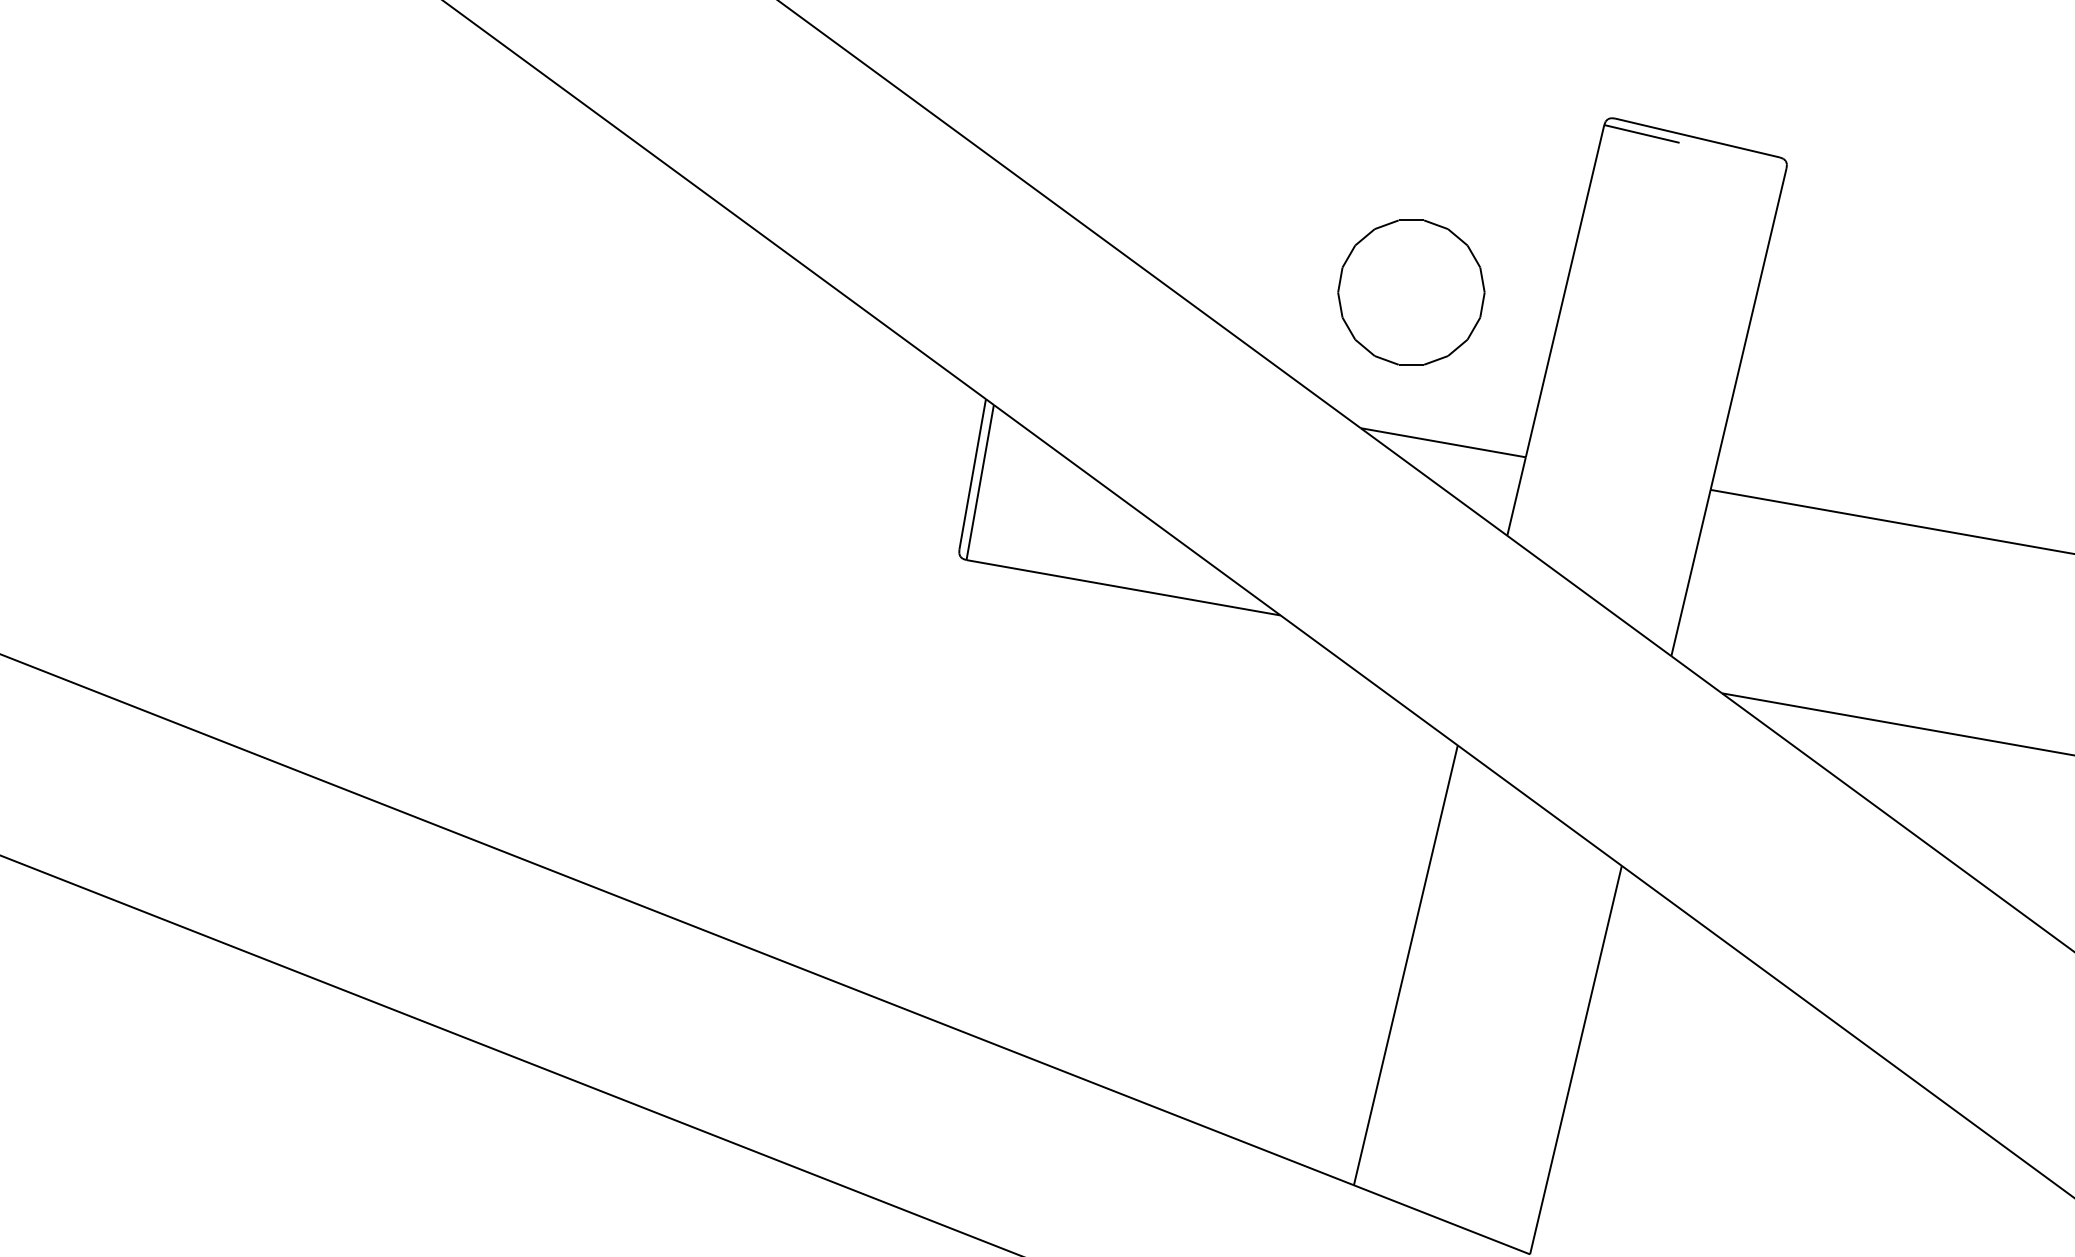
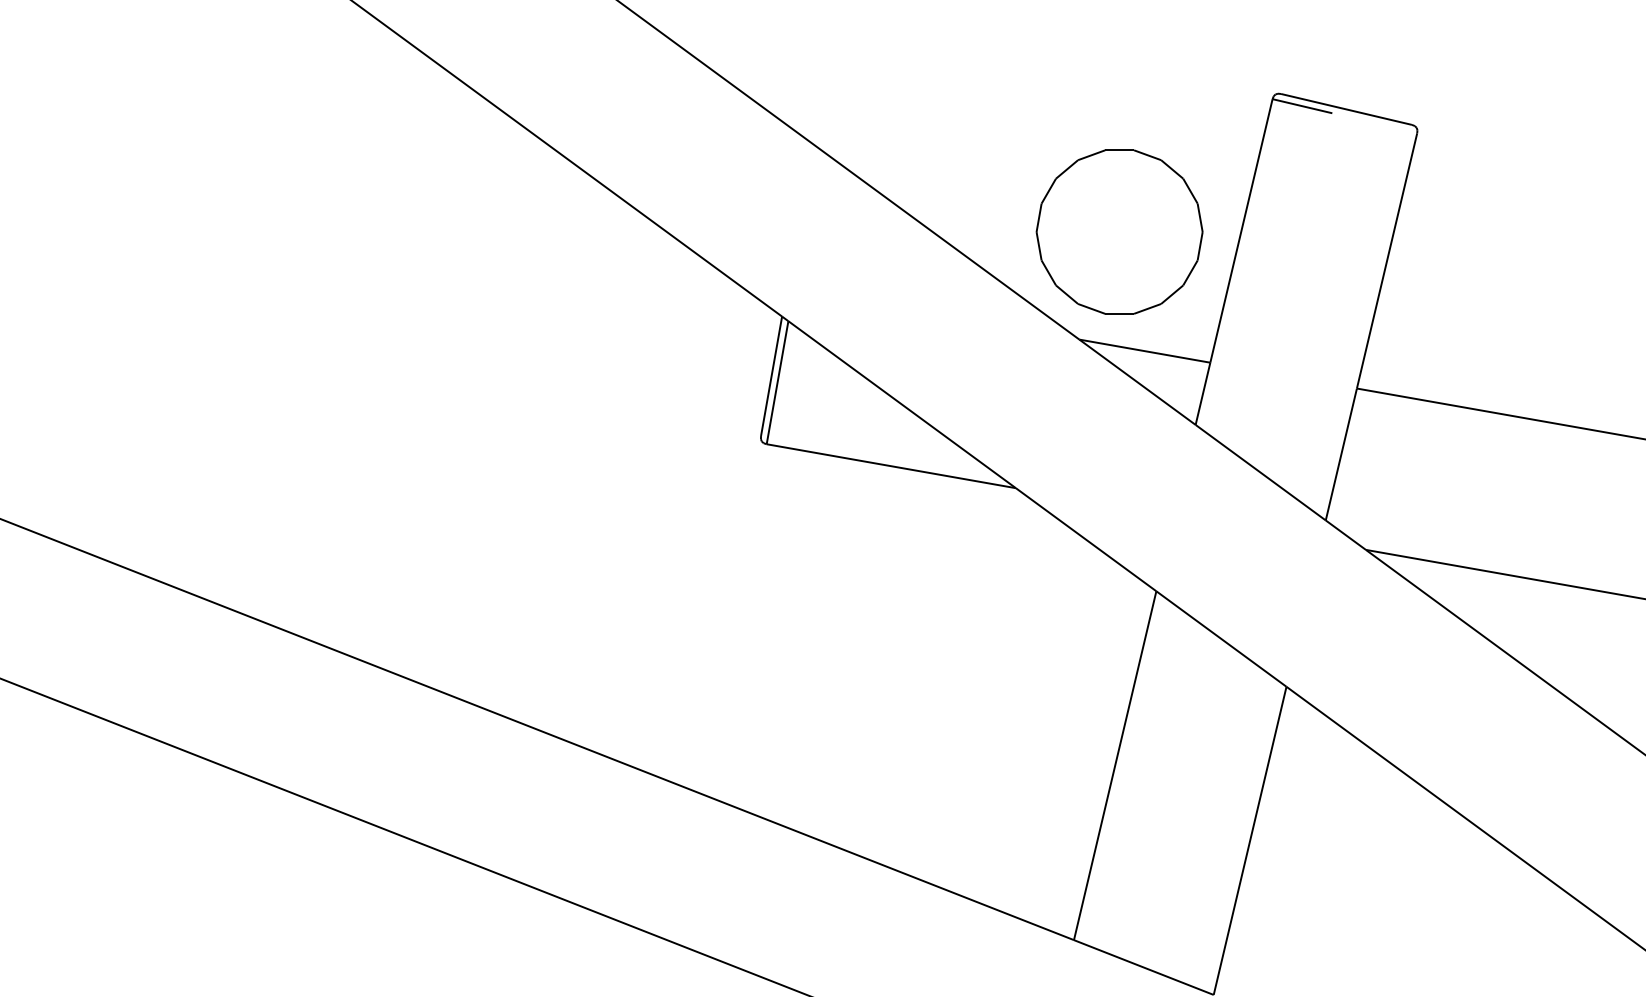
part: (1411, 291) -> (1119, 231), size x1.43

